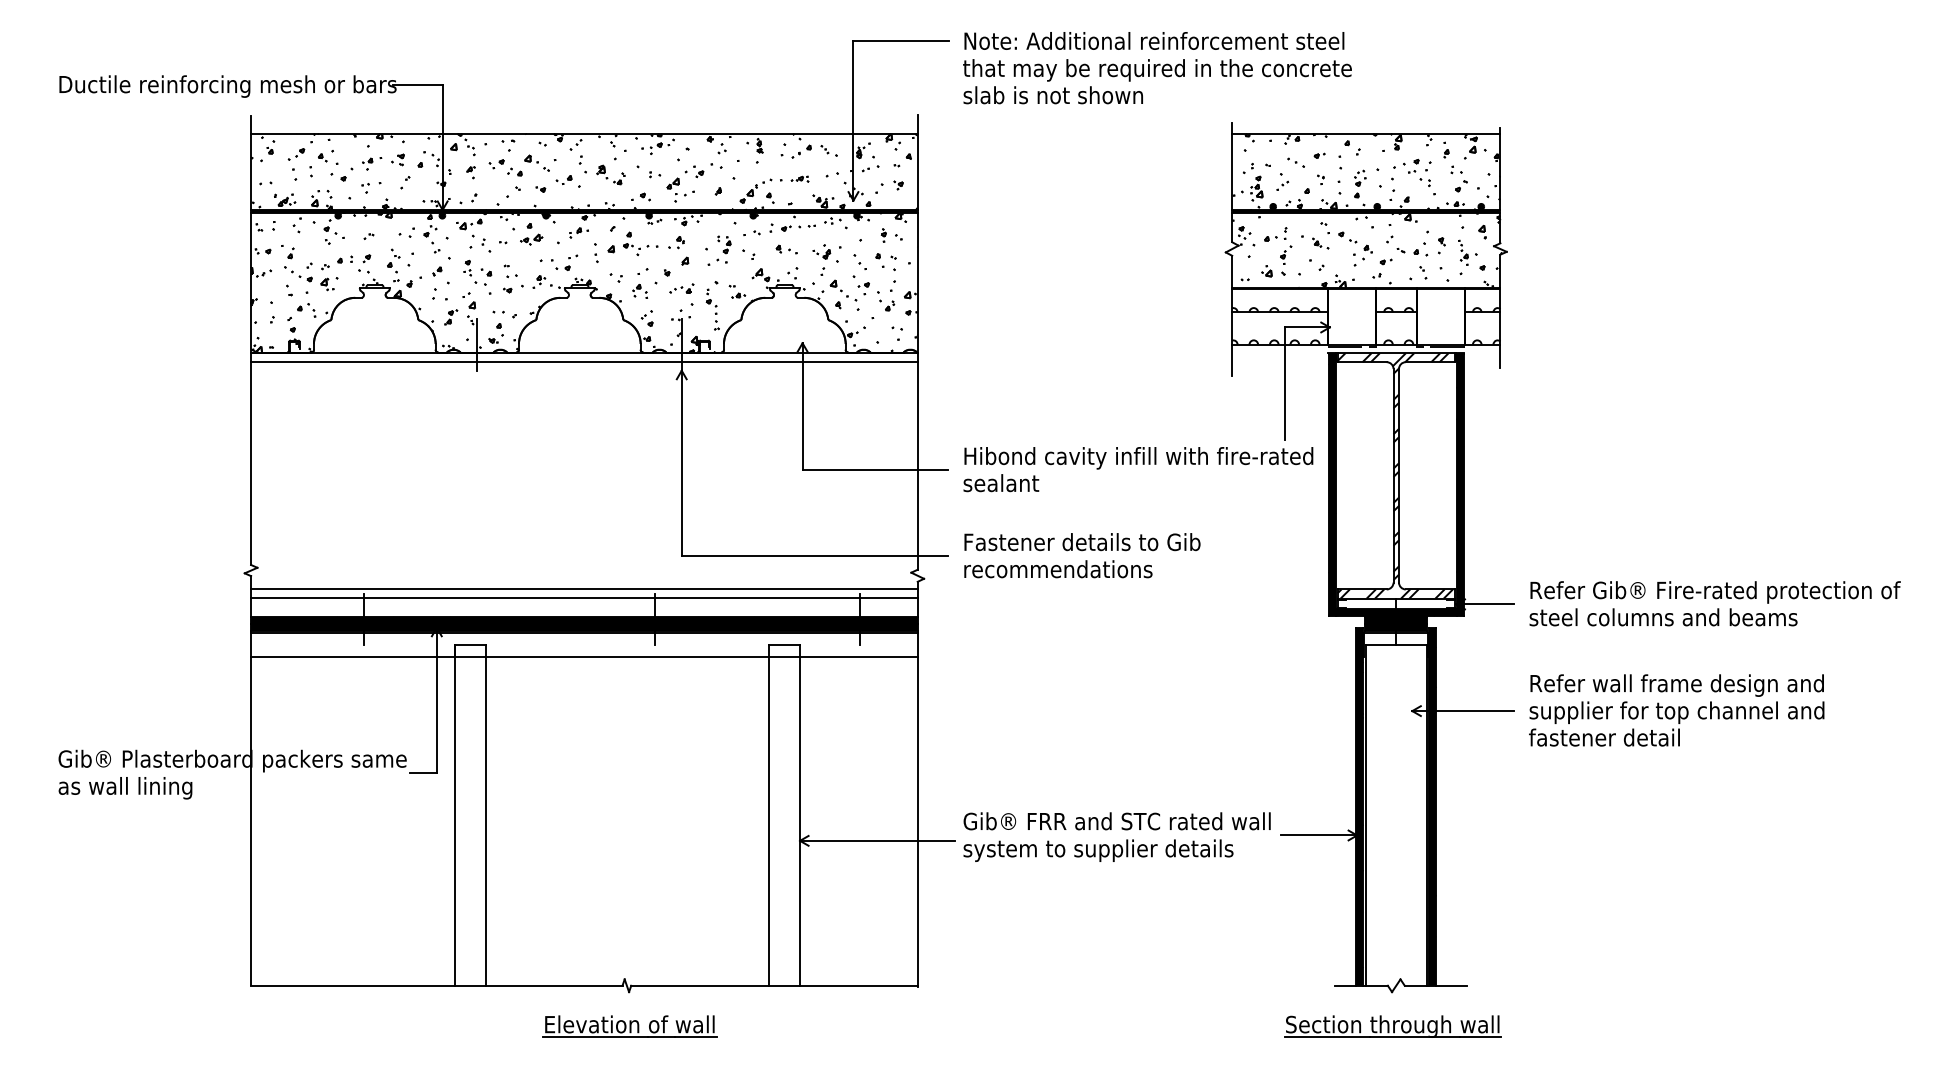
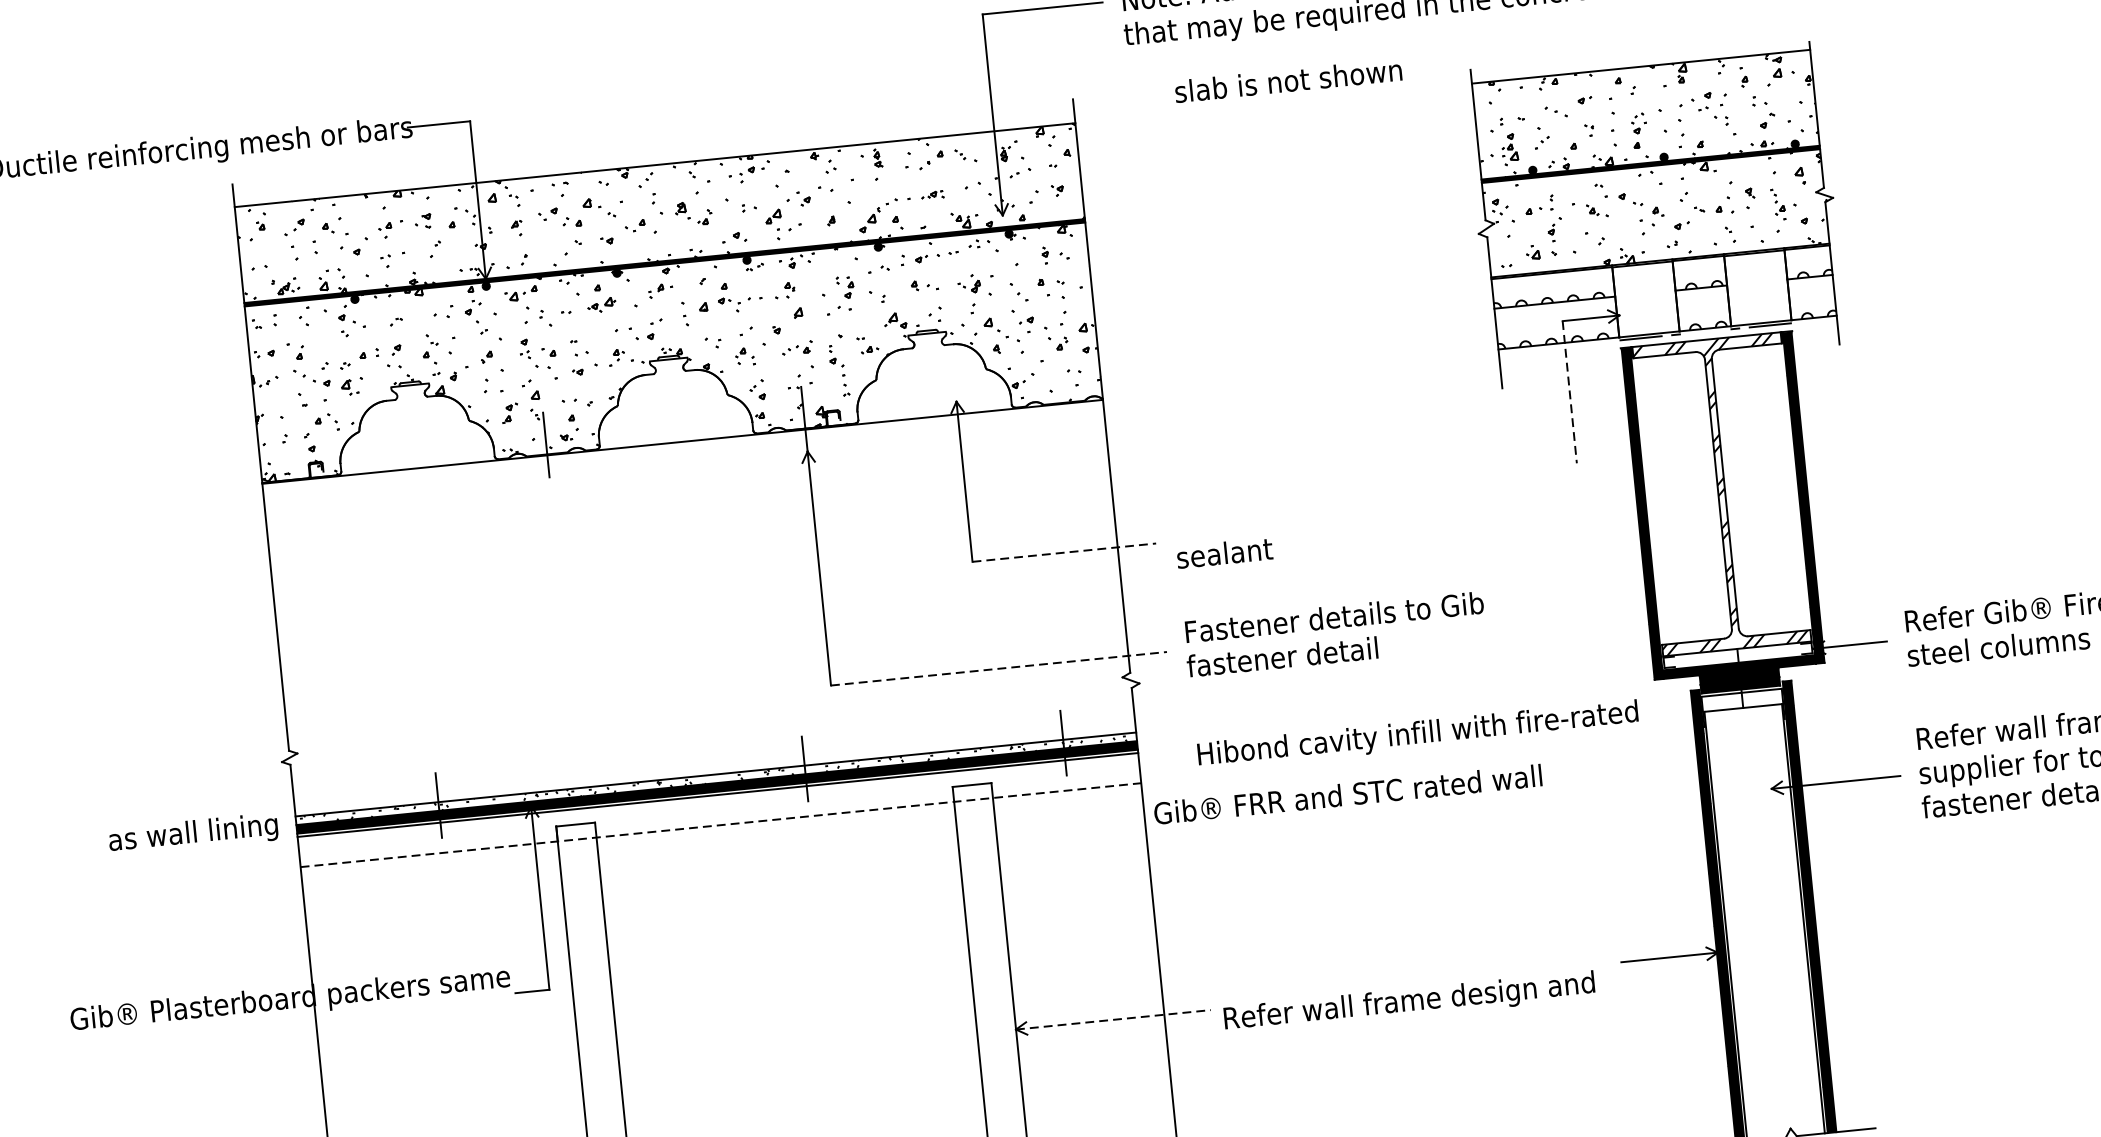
text: (1052, 95) -> (1287, 81), moved
line: (584, 362) -> (683, 453), removed
line: (1284, 384) -> (1569, 393), solid -> dashed
text: (1138, 458) -> (1417, 735), moved
line: (875, 470) -> (1064, 553), solid -> dashed
line: (815, 556) -> (999, 669), solid -> dashed
text: (1057, 569) -> (1306, 654), recommendations -> fastener detail
line: (584, 589) -> (712, 739), removed
line: (584, 598) -> (713, 751), removed
fill: (584, 620) -> (716, 778), removed
line: (584, 657) -> (721, 825), solid -> dashed
text: (125, 788) -> (193, 834), moved
text: (1116, 821) -> (1347, 794), moved
line: (877, 840) -> (1113, 1019), solid -> dashed
text: (1110, 850) -> (1408, 1002), system to supplier details -> Refer wall frame design and

